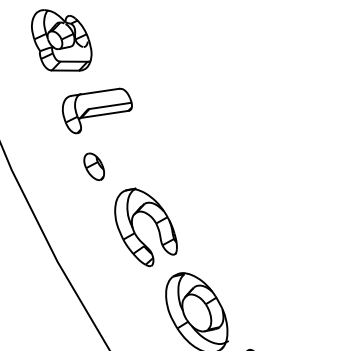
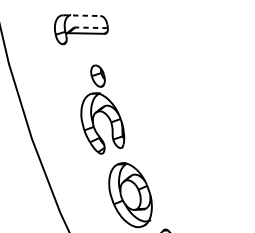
line: (95, 92) -> (81, 15), solid -> dashed
line: (109, 105) -> (90, 27), solid -> dashed
part: (93, 166) -> (97, 75), moved

